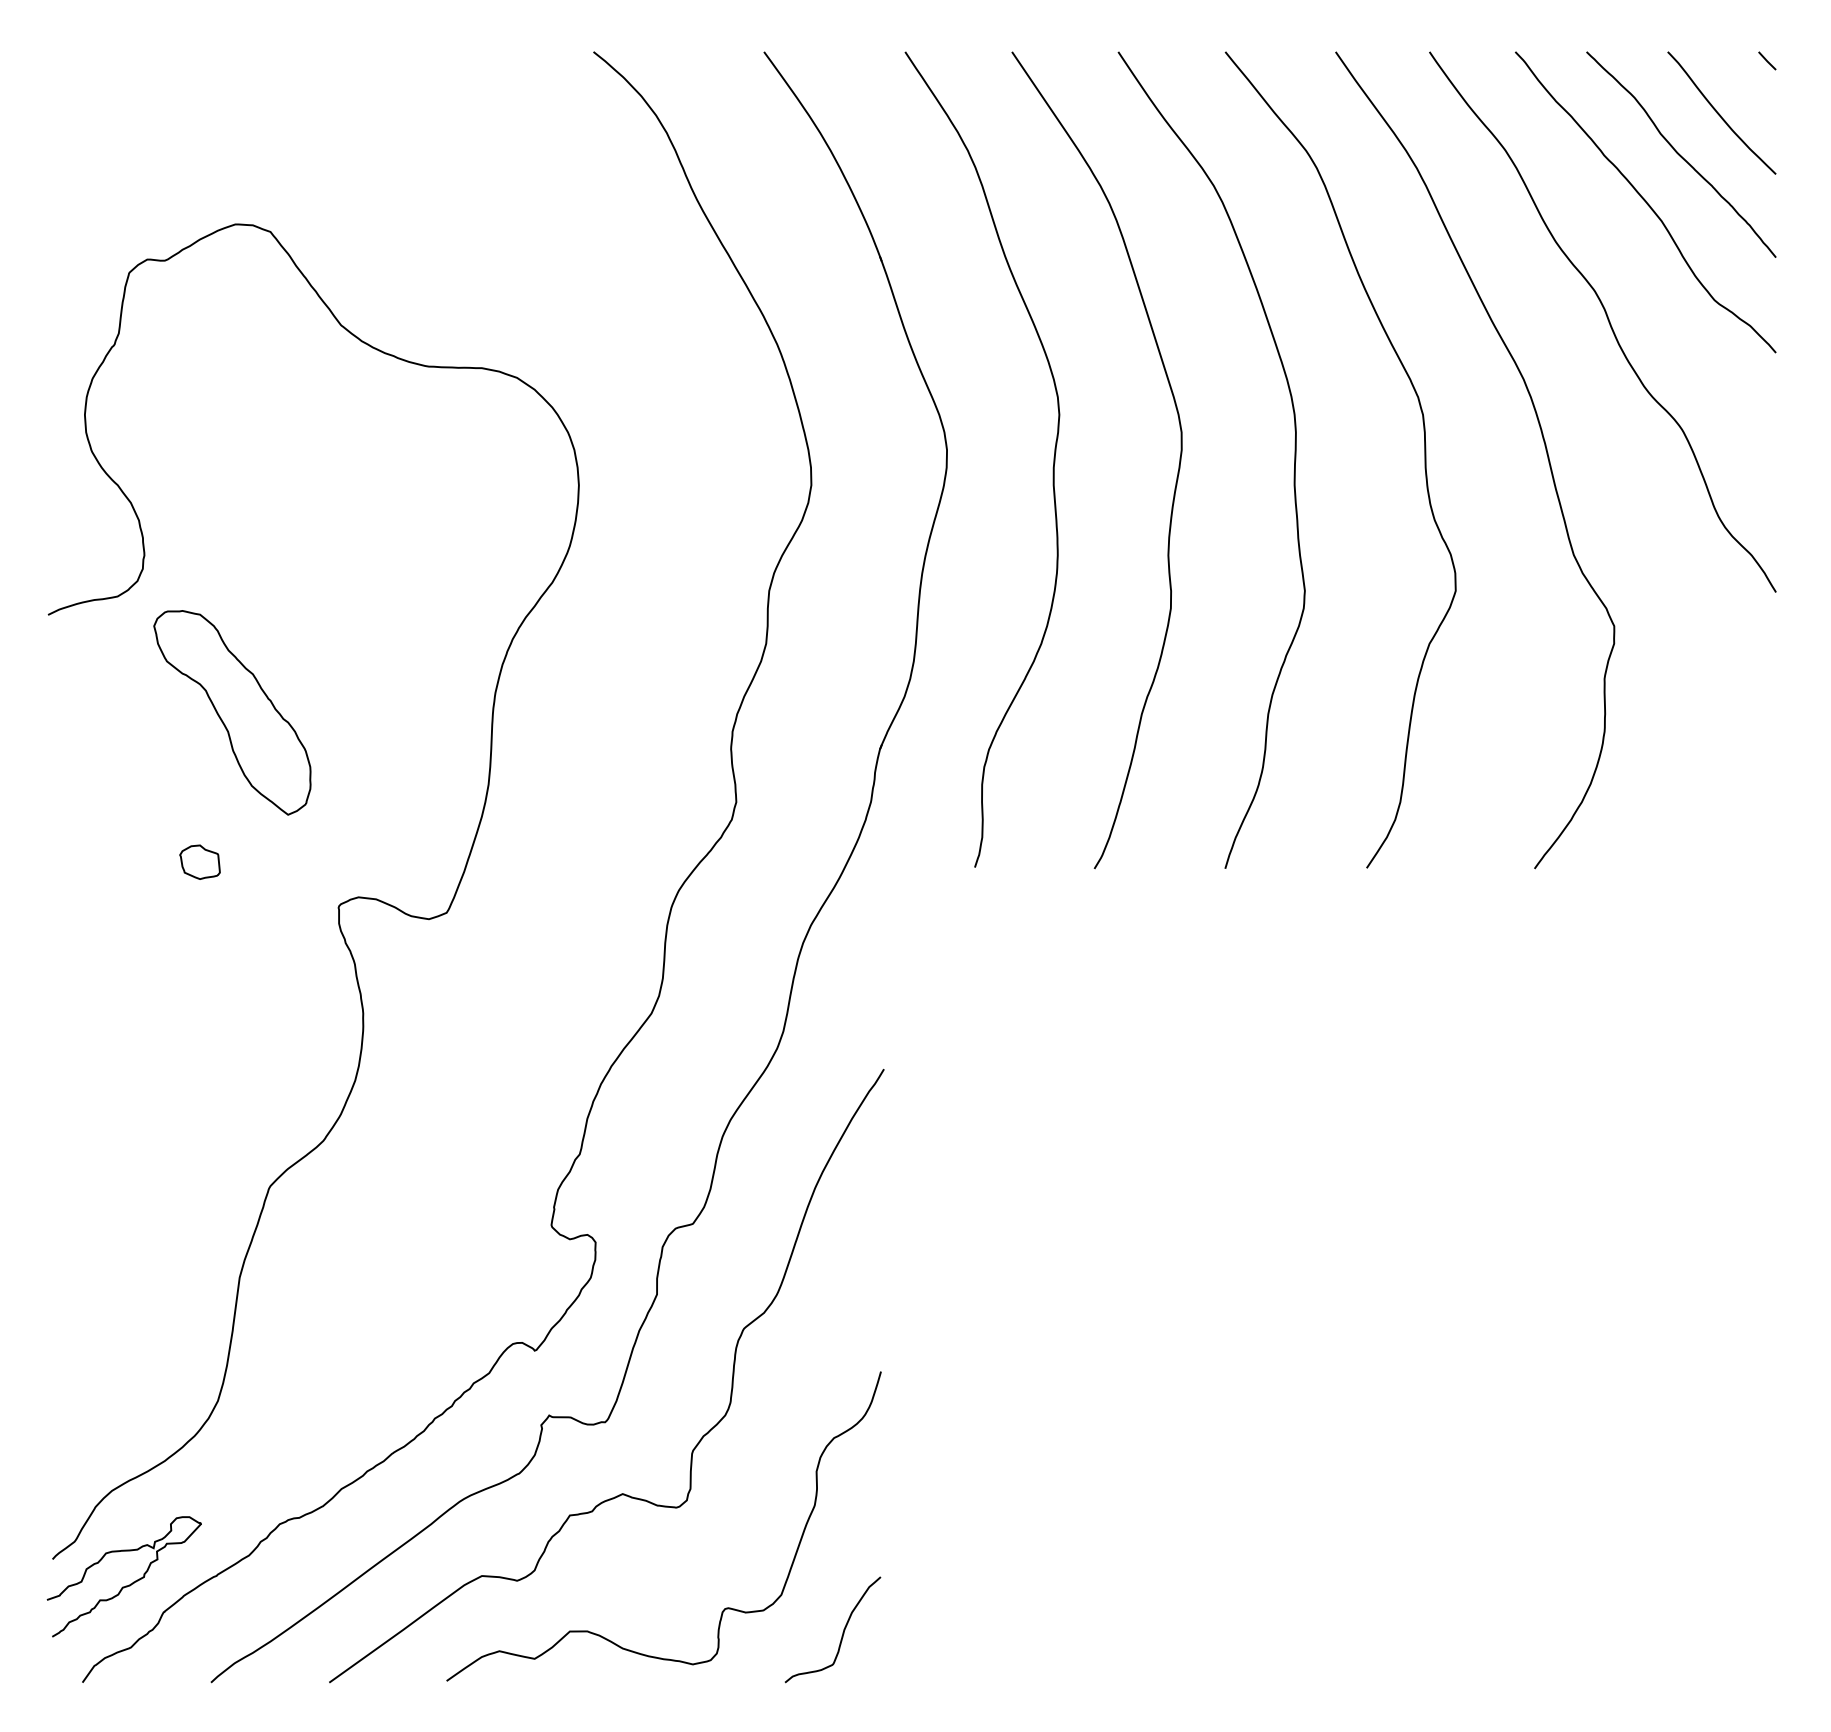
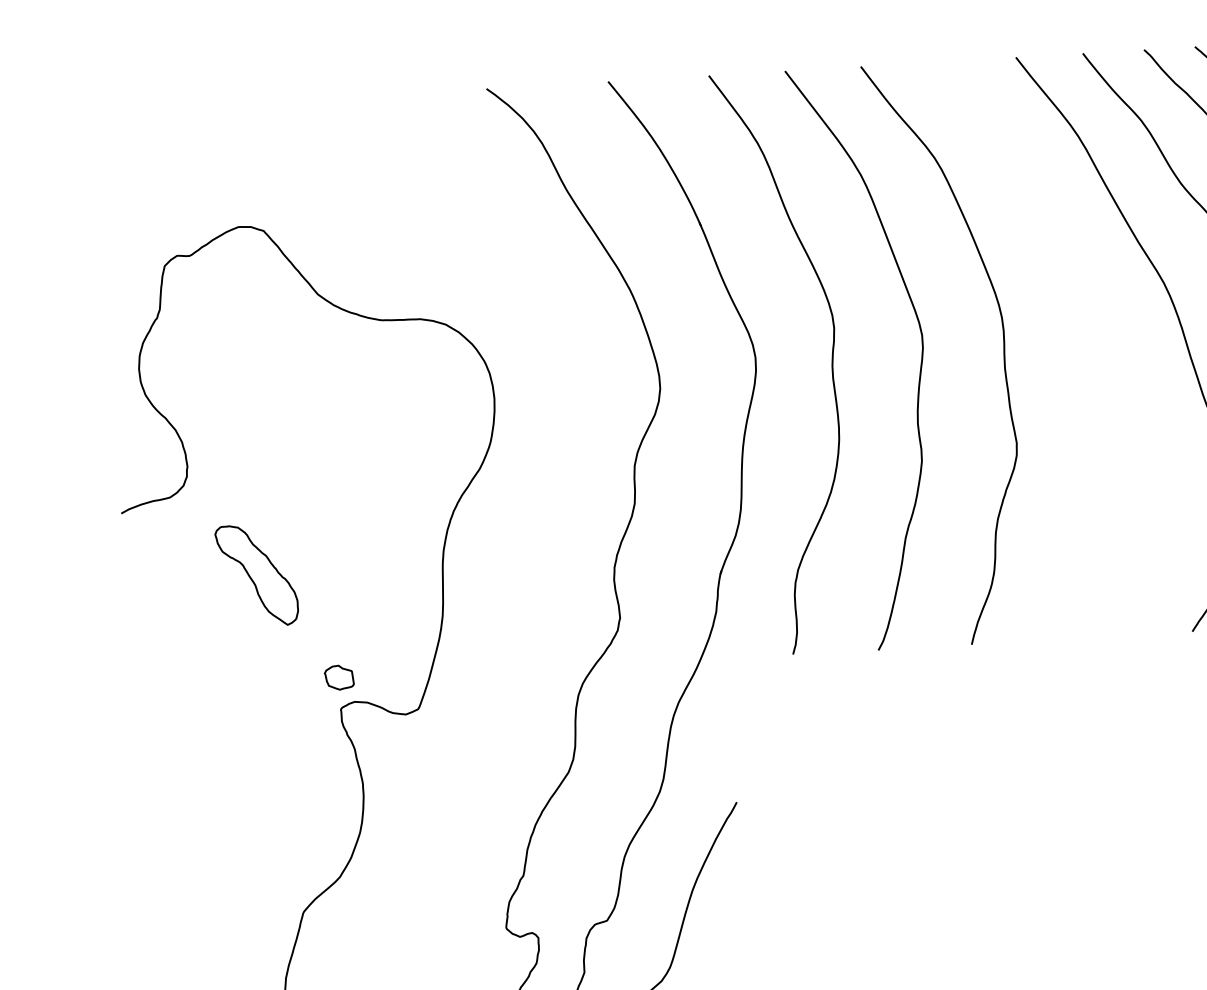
curve: (1424, 459) -> (1096, 344), removed
part: (232, 712) -> (256, 575), size x0.7
part: (199, 861) -> (338, 677), moved

